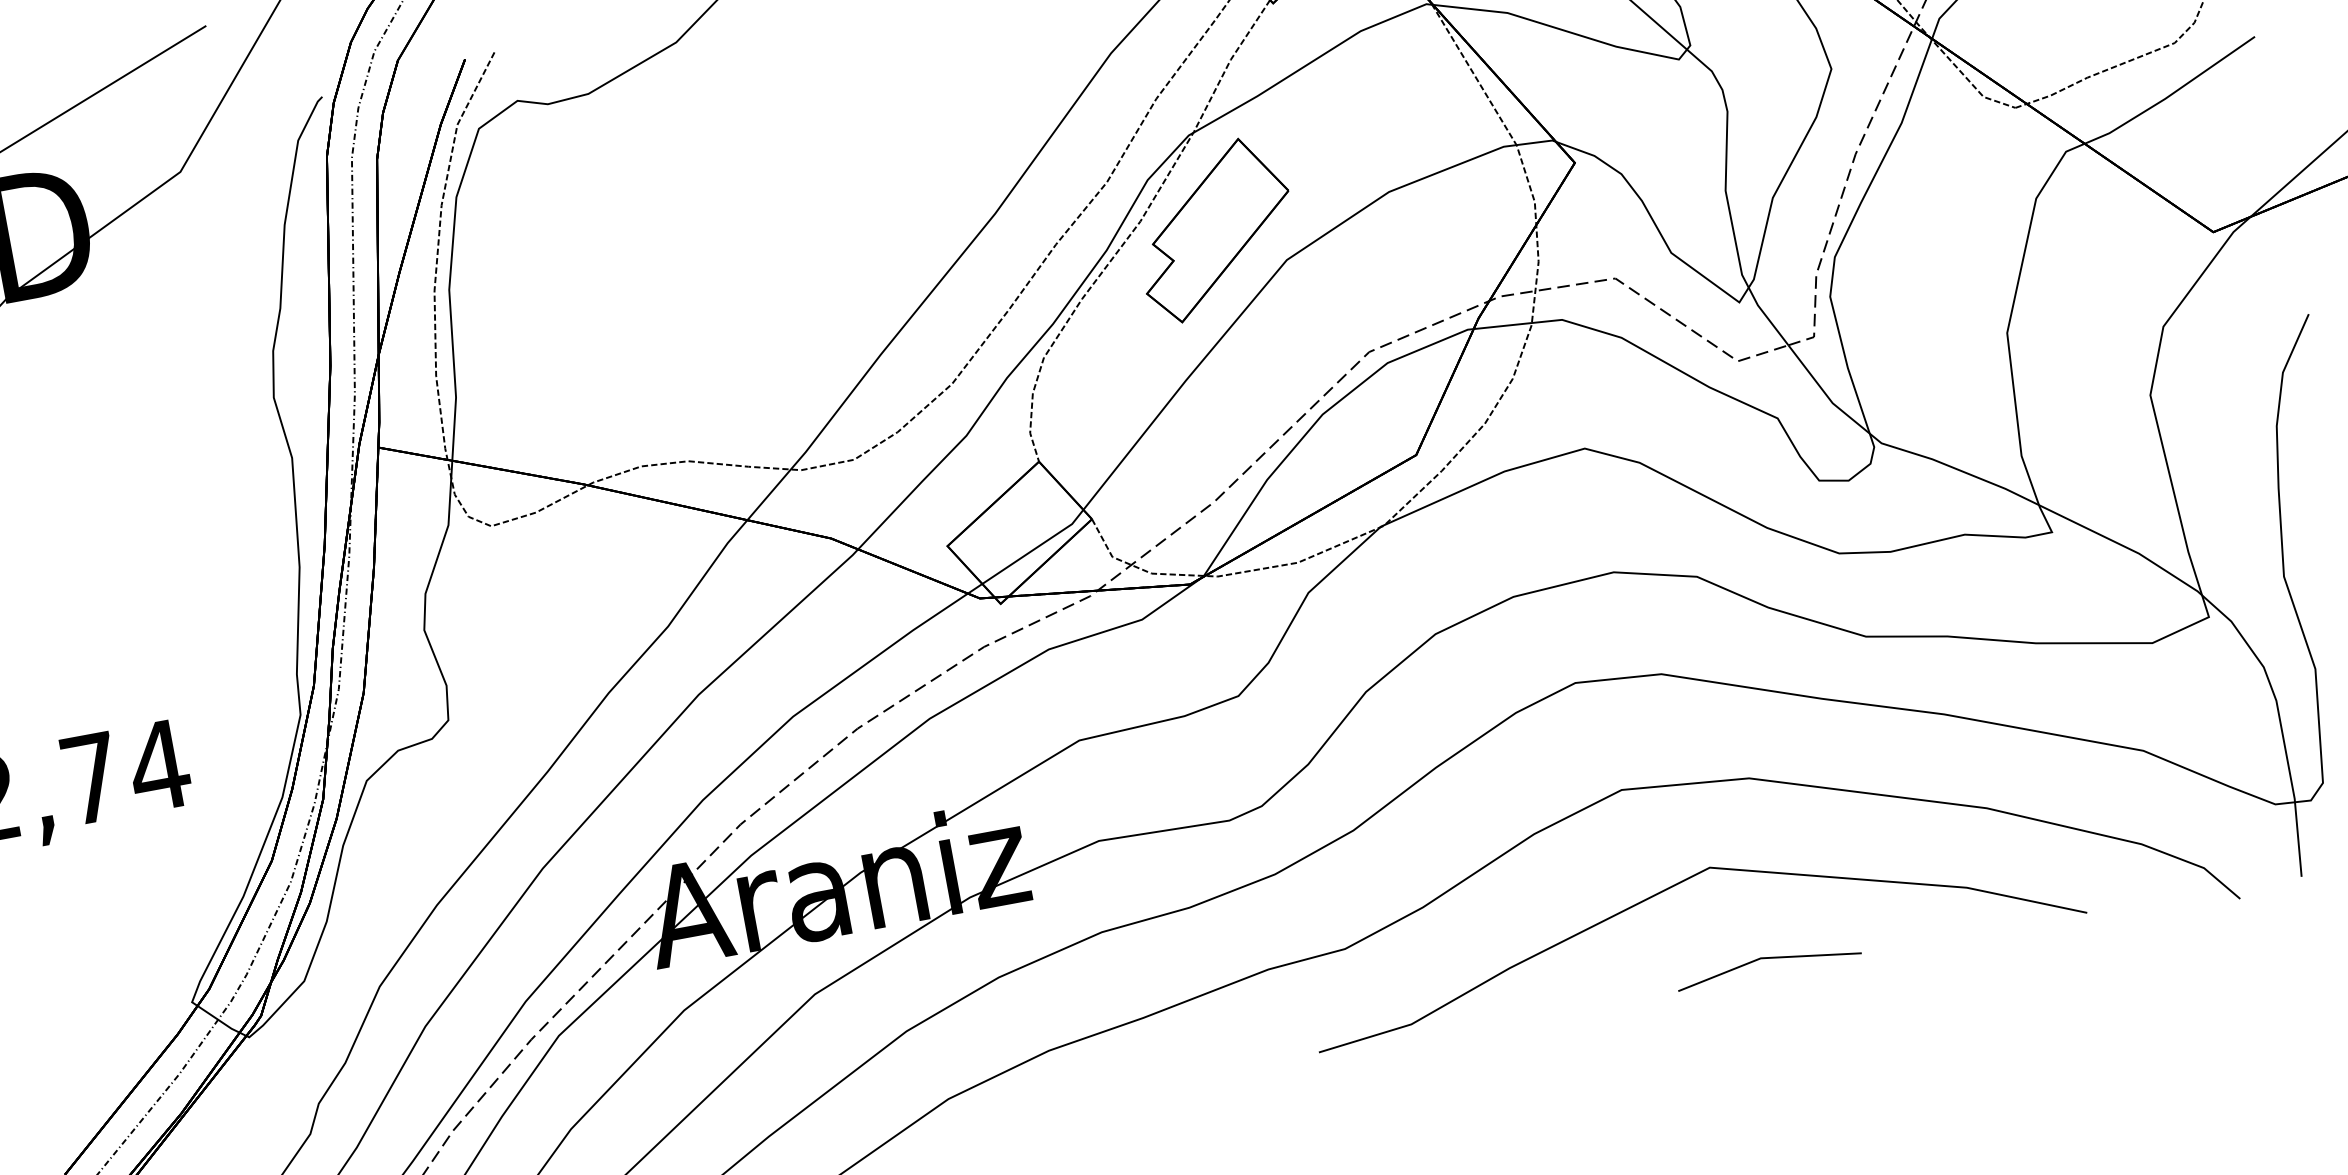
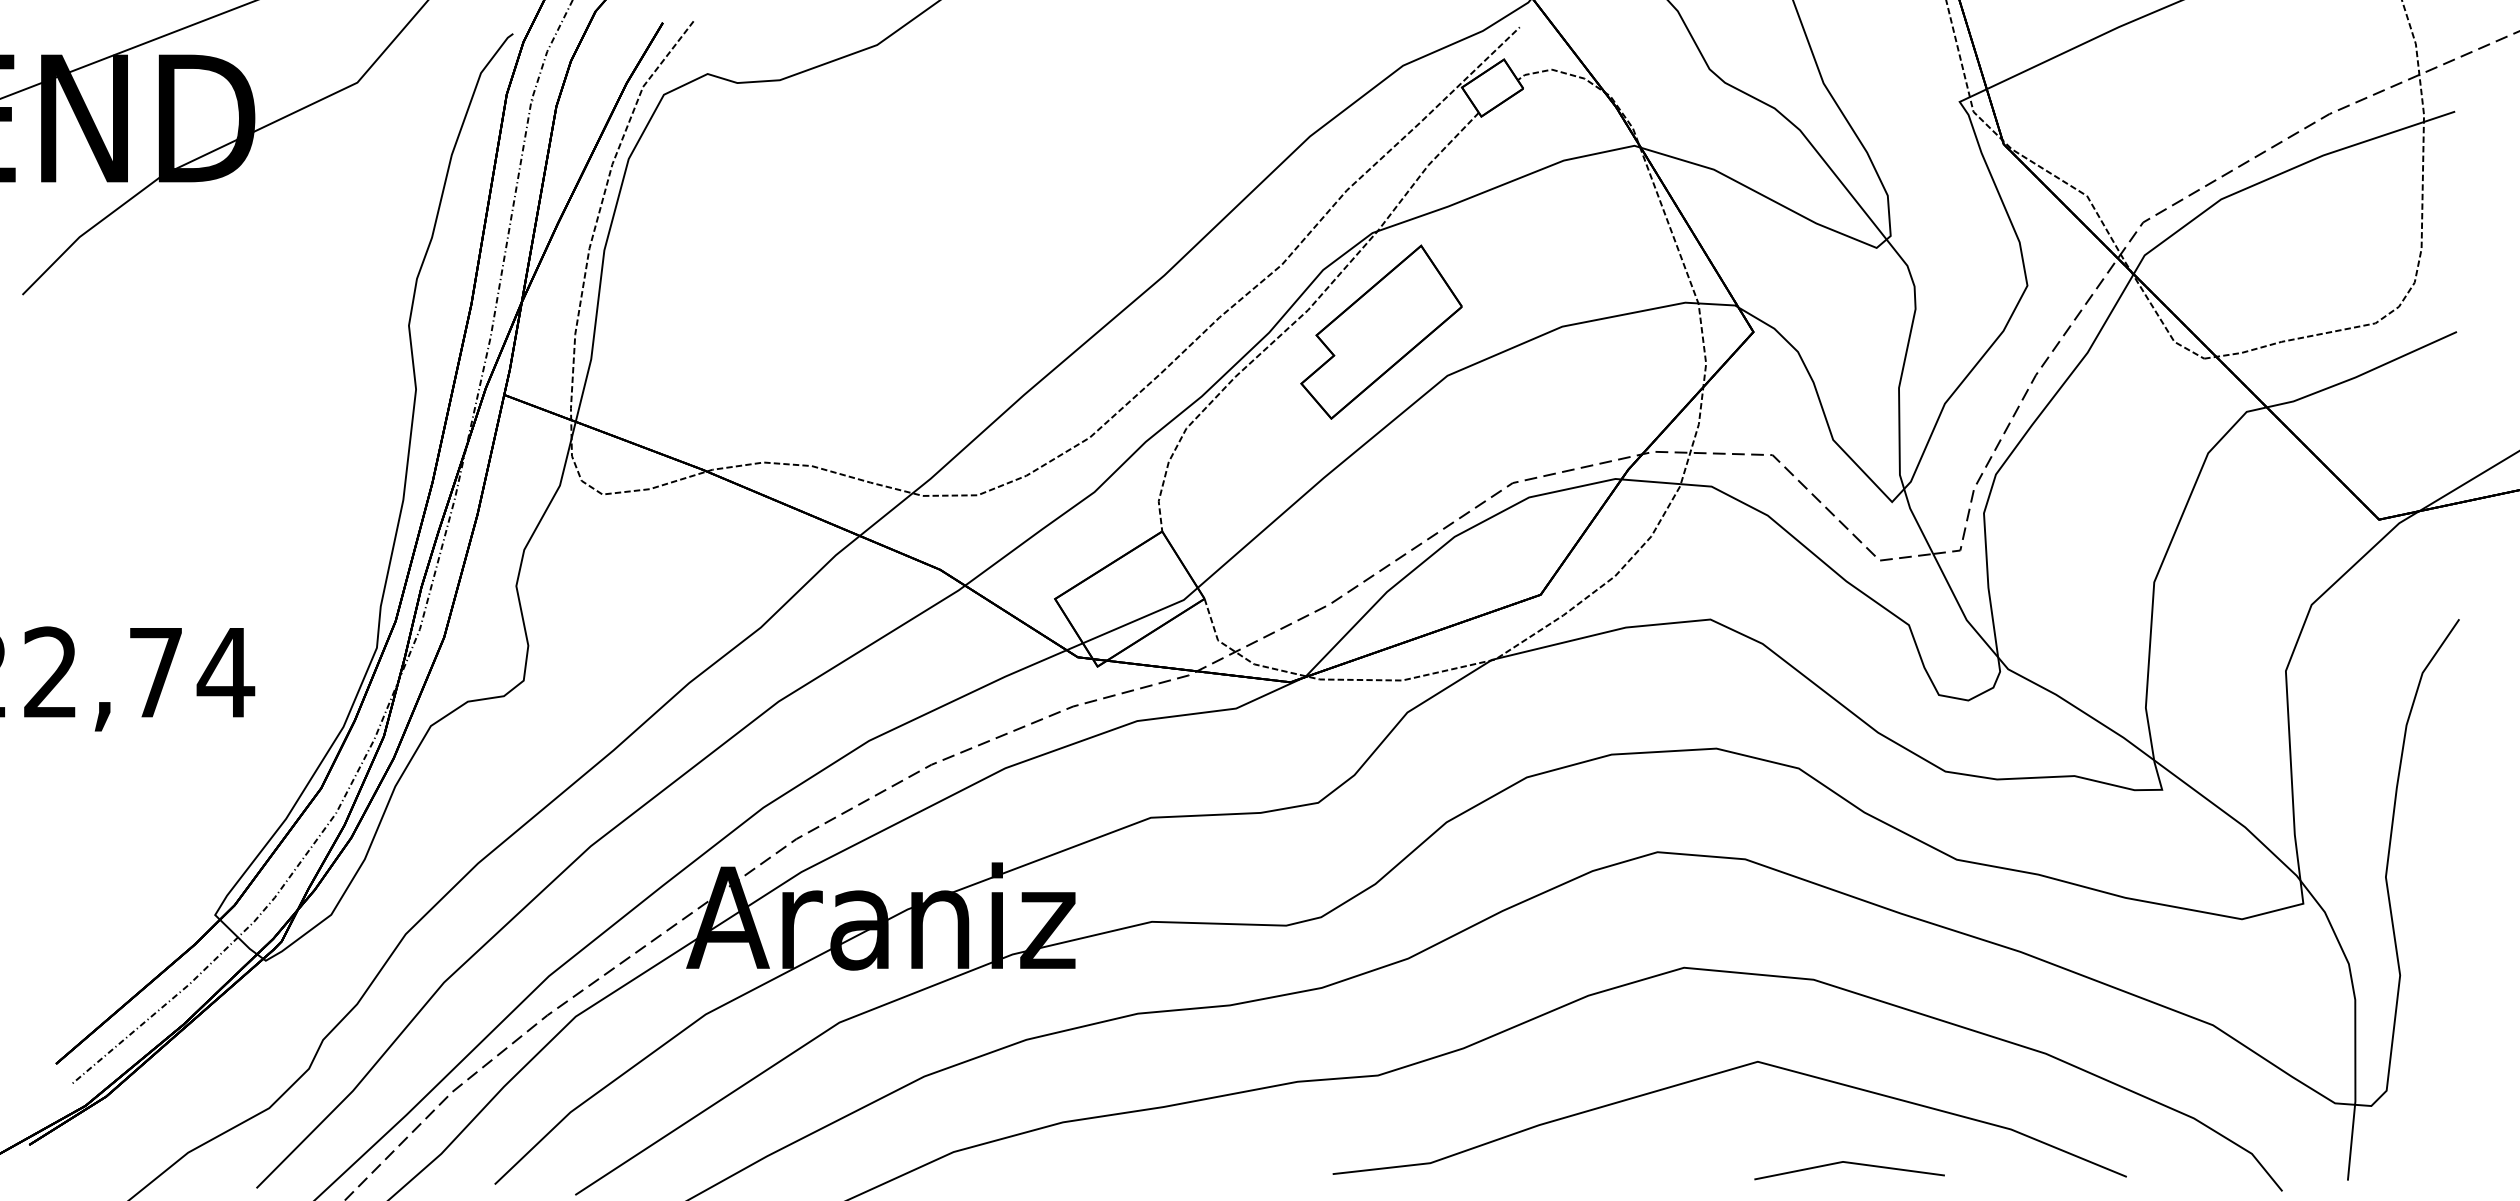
line: (1770, 959) -> (1852, 1164), moved

